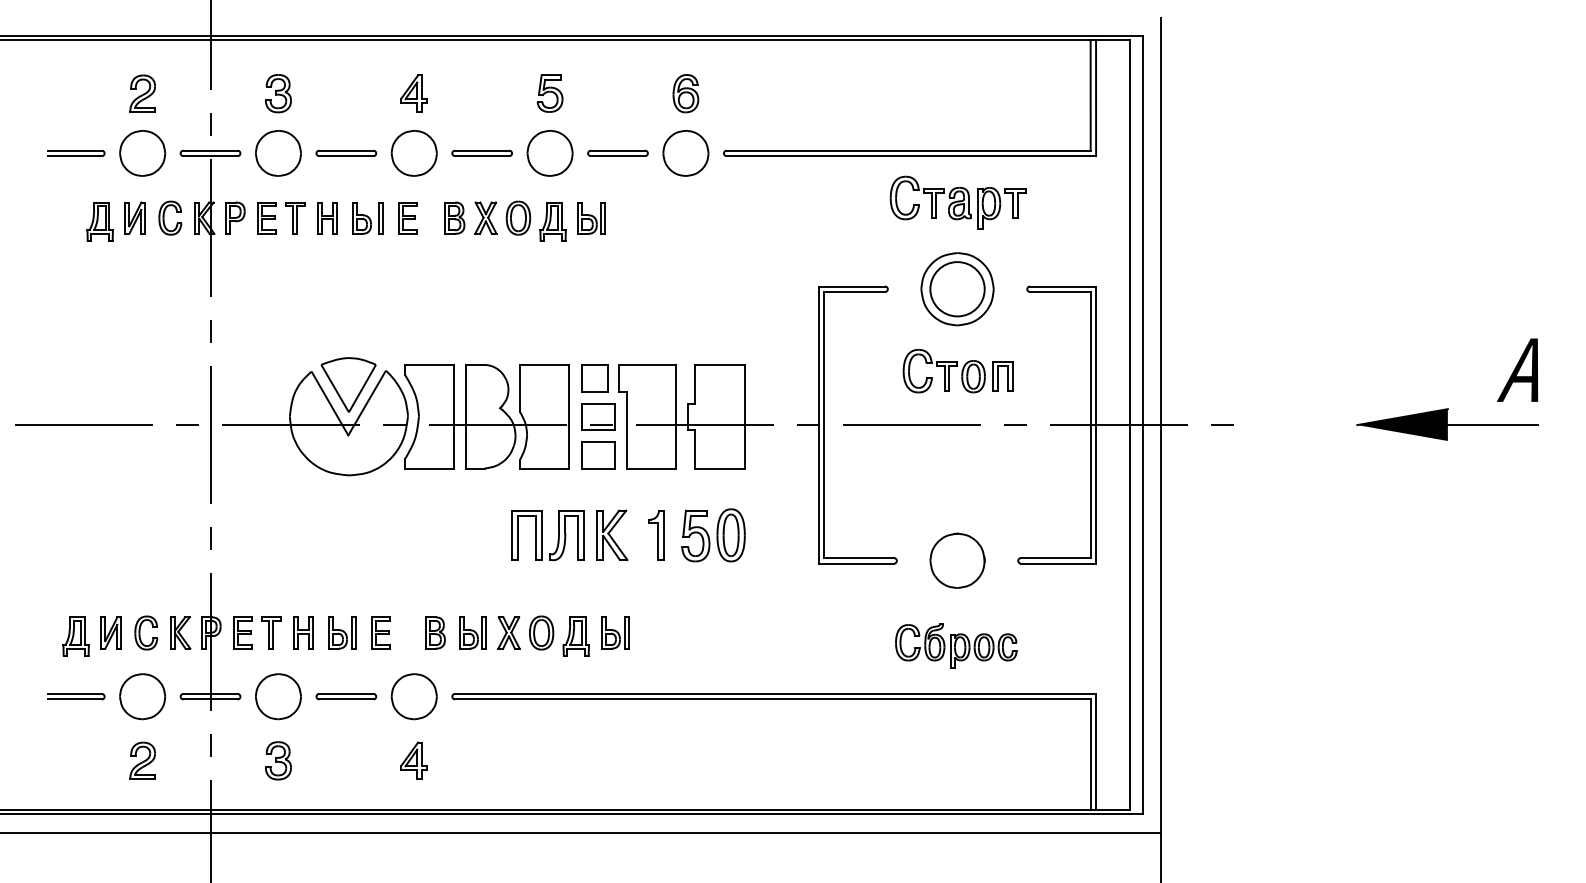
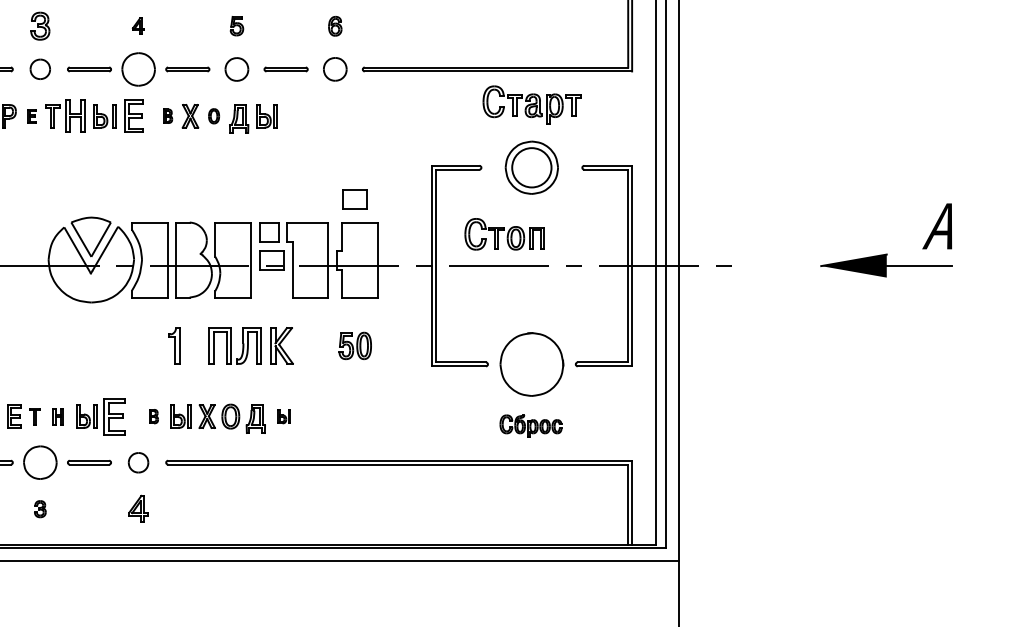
part: (413, 93) -> (138, 26), size x0.6
part: (549, 93) -> (236, 26), size x0.7
part: (685, 93) -> (334, 26), size x0.7
part: (278, 152) -> (40, 68), size x0.6
part: (685, 152) -> (334, 68), size x0.7
part: (549, 153) -> (236, 69), size x0.7
part: (454, 217) -> (167, 115), size x0.6
part: (518, 217) -> (214, 115), size x0.6
part: (266, 218) -> (31, 116), size x0.6
part: (327, 218) -> (75, 116), size x1.4
part: (407, 218) -> (133, 116), size x1.4
part: (957, 371) -> (504, 234), moved
part: (598, 455) -> (355, 199), moved
part: (656, 535) -> (174, 346), moved
part: (713, 535) -> (355, 346), size x0.7
part: (957, 560) -> (531, 364), size x1.6
part: (271, 632) -> (35, 416), size x0.7
part: (303, 632) -> (58, 416), size x0.7
part: (380, 632) -> (114, 416), size x1.6
part: (435, 632) -> (154, 416), size x0.6
part: (615, 632) -> (284, 416), size x0.6
part: (956, 645) -> (531, 425), size x0.7
part: (413, 696) -> (138, 462), size x0.6
part: (278, 760) -> (40, 508), size x0.6

